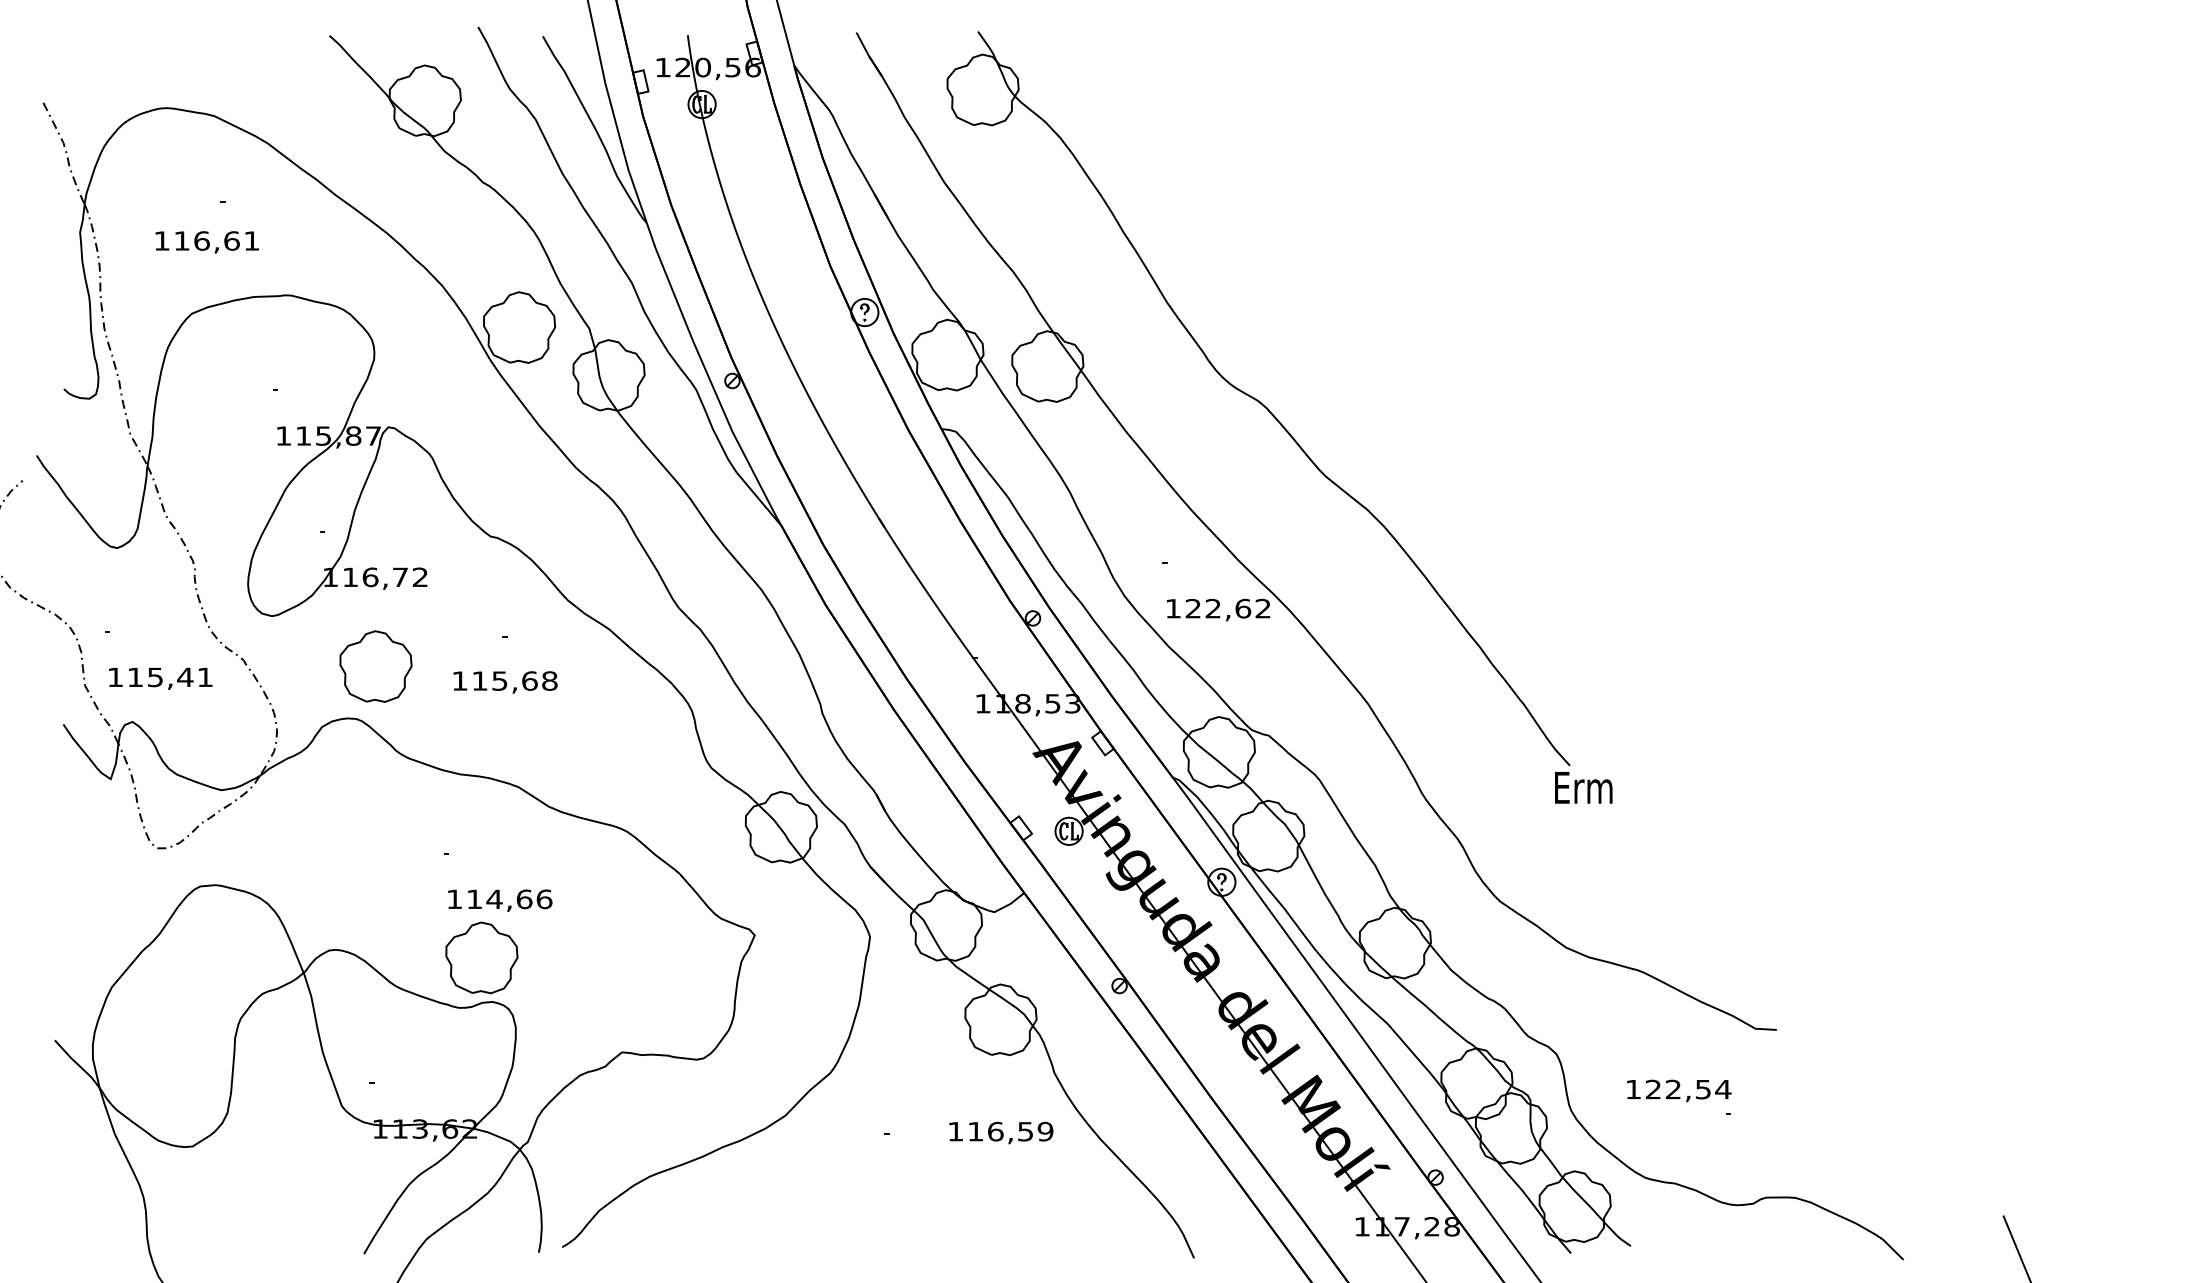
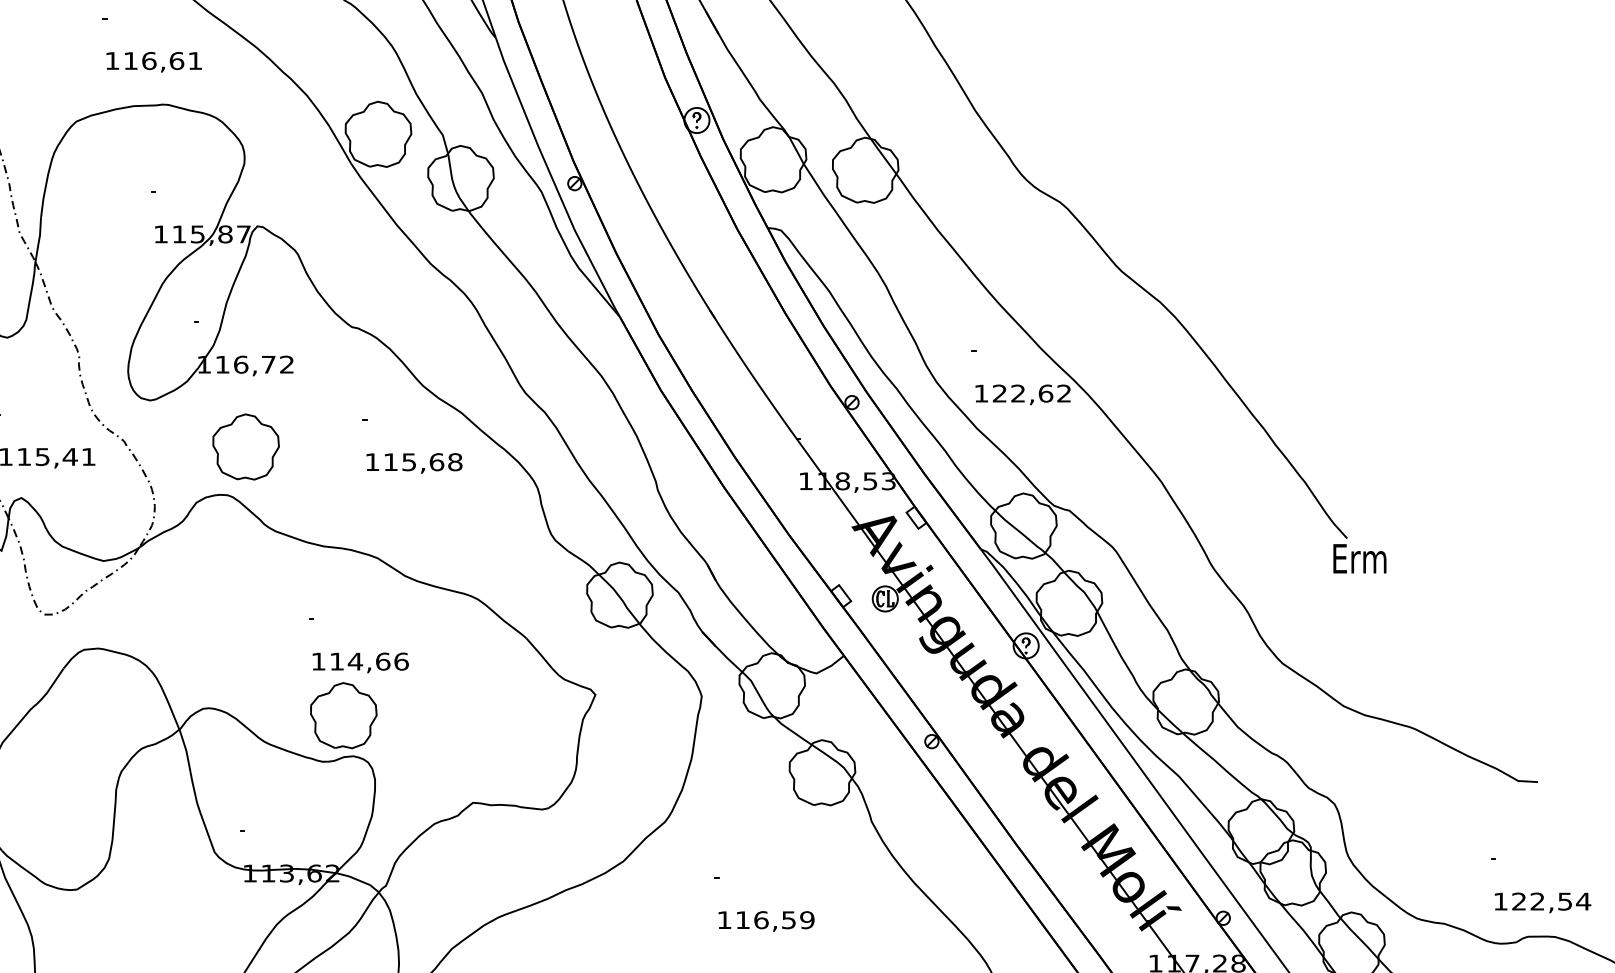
text: (206, 242) -> (153, 62), moved
text: (505, 682) -> (414, 463), moved
text: (1679, 1090) -> (1543, 902), moved
text: (1001, 1132) -> (766, 920), moved

